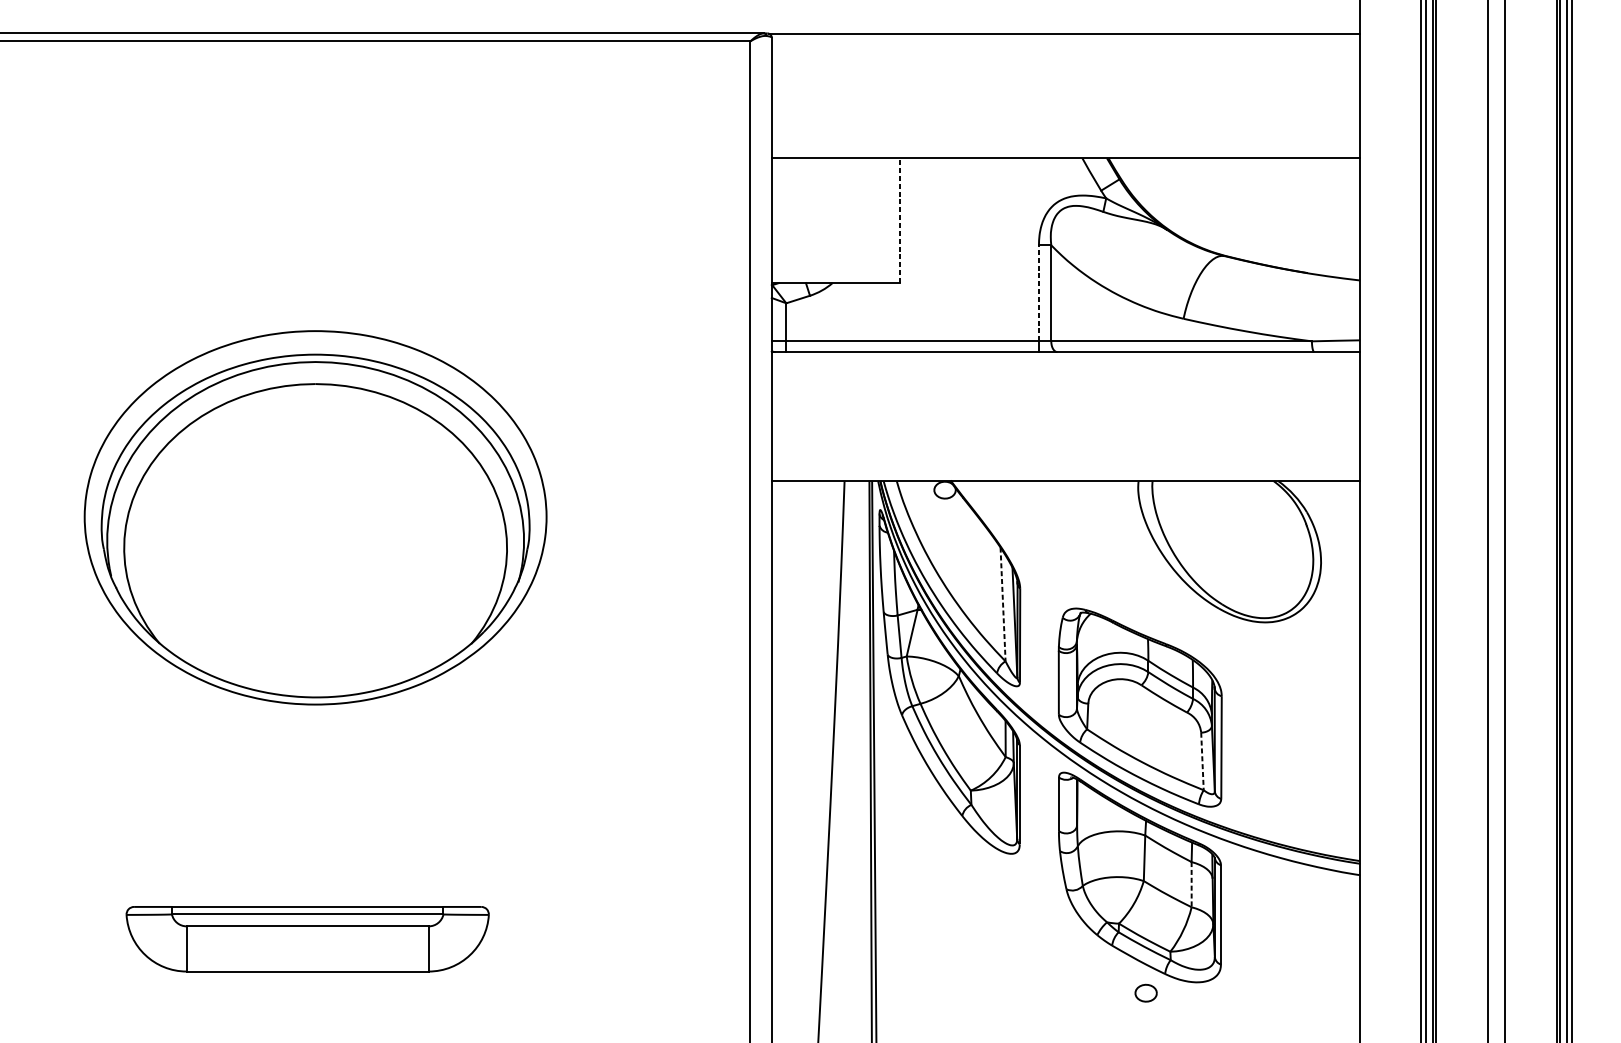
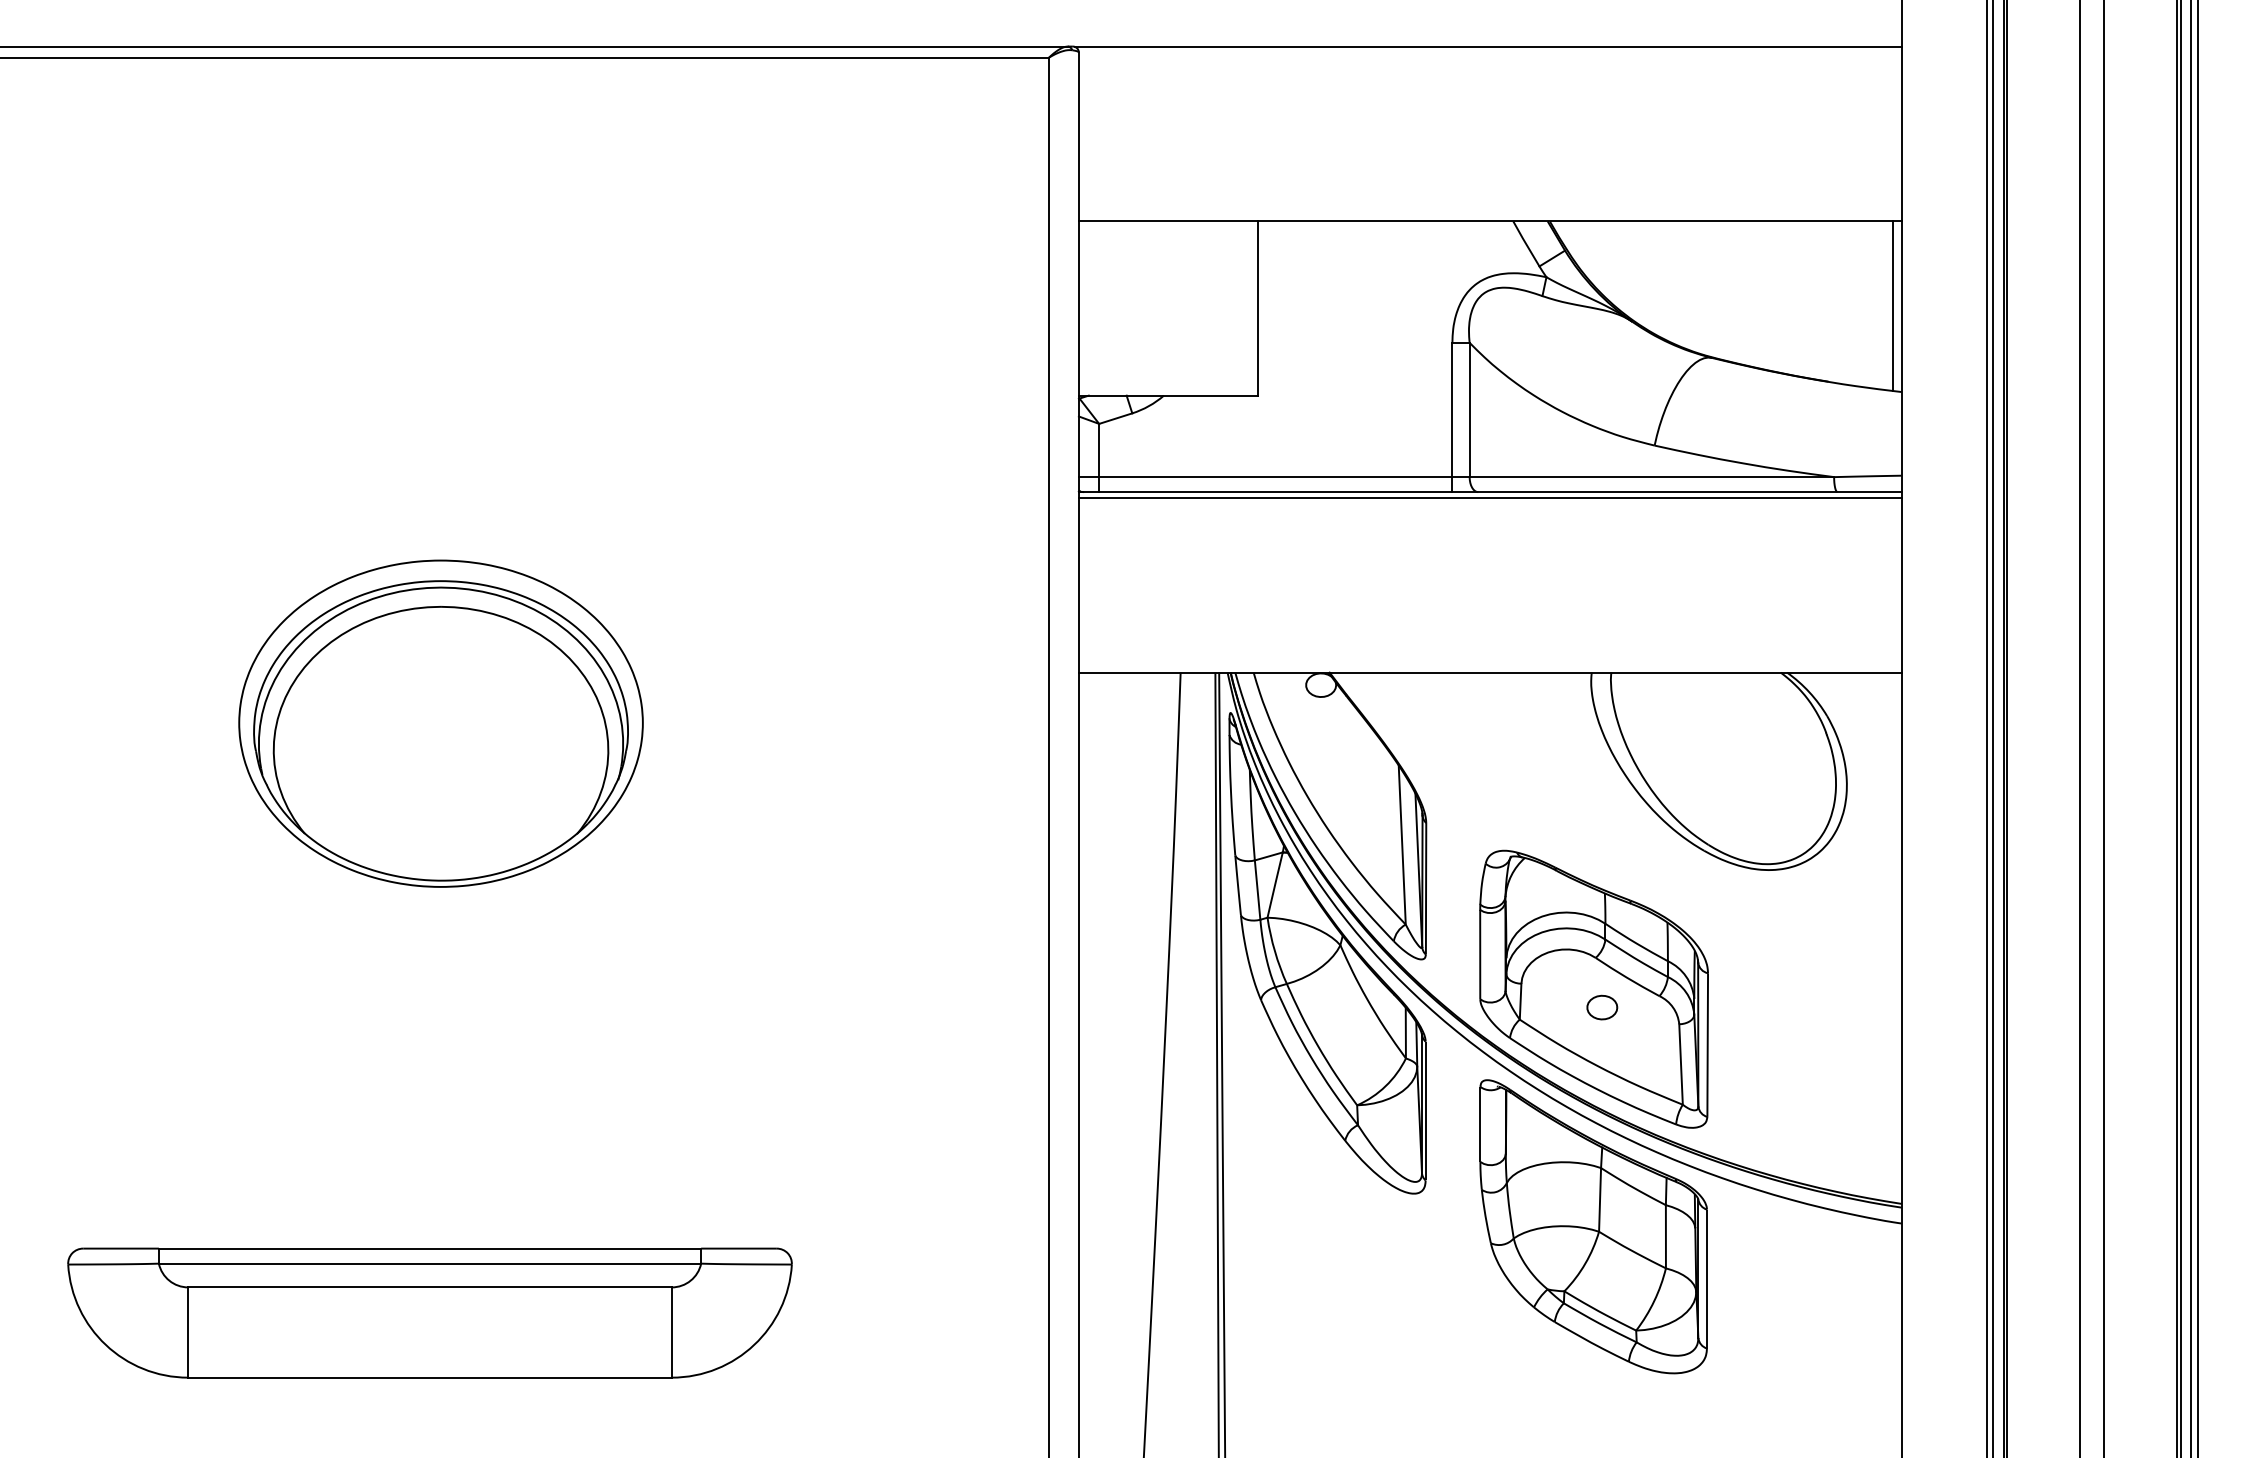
line: (1353, 218) -> (1892, 305), added
line: (899, 220) -> (1257, 308), dashed -> solid
line: (1039, 292) -> (1452, 409), dashed -> solid
line: (1065, 356) -> (1489, 498), added
part: (315, 517) -> (440, 723), size x0.62
line: (1003, 604) -> (1402, 845), dashed -> solid
line: (1202, 762) -> (1681, 1065), dashed -> solid
line: (1191, 884) -> (1665, 1236), dashed -> solid
part: (307, 938) -> (429, 1312), size x1.43
part: (1146, 993) -> (1602, 1007), moved

